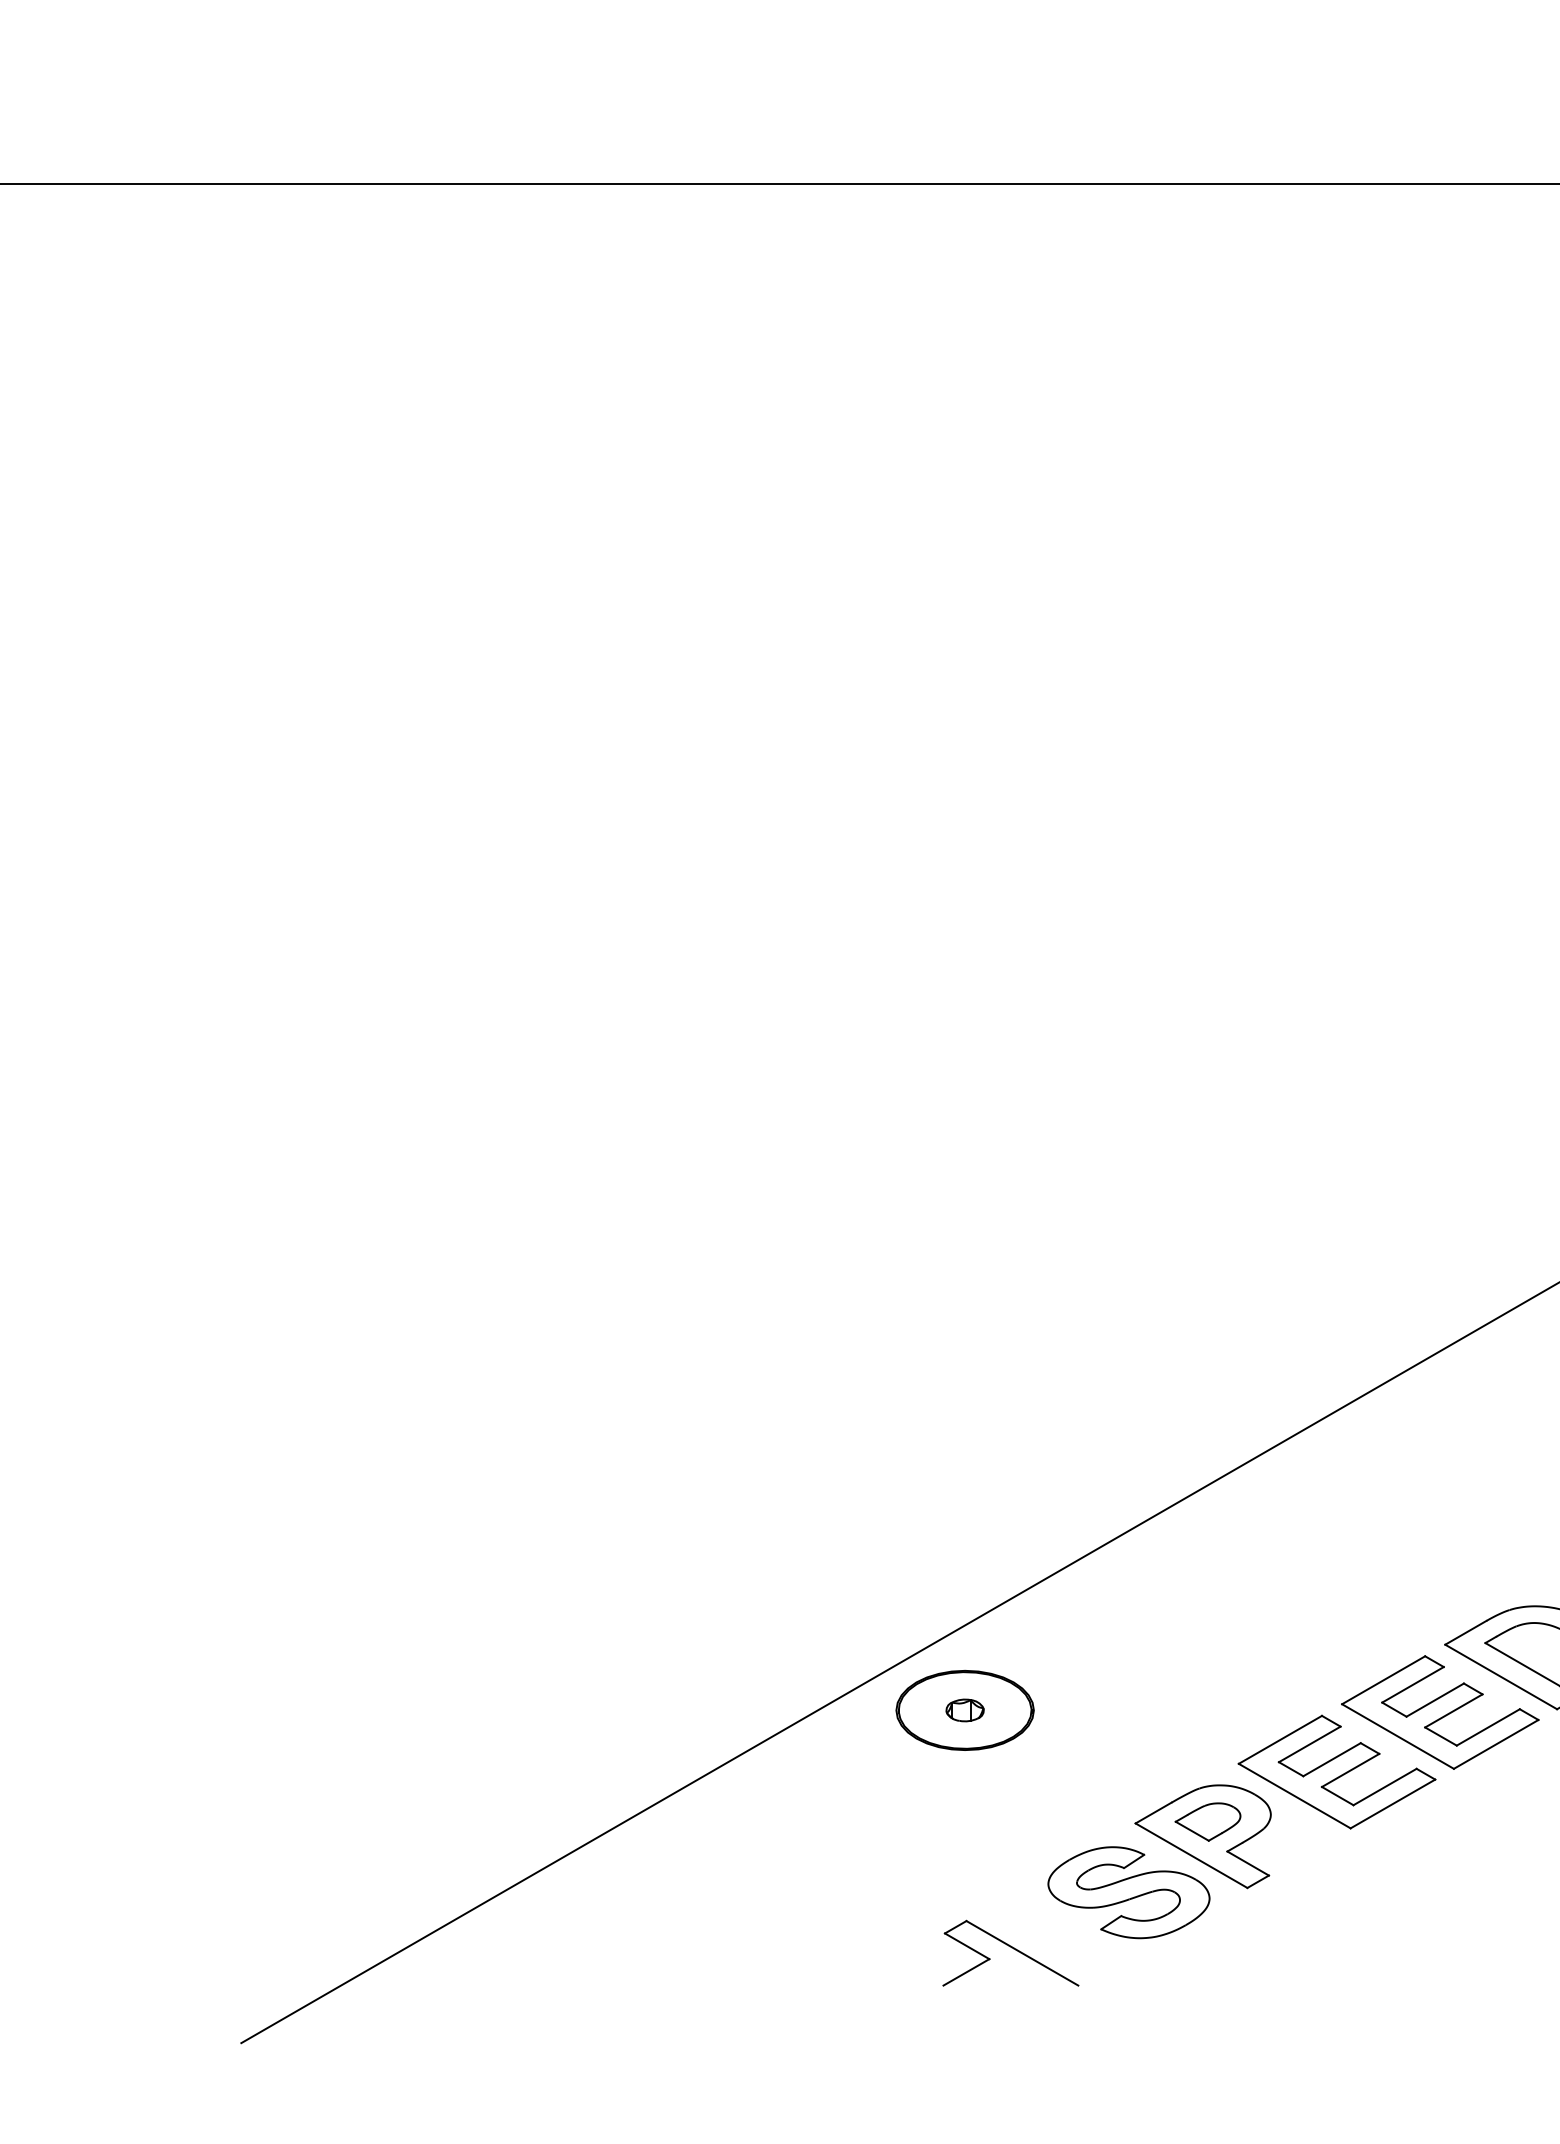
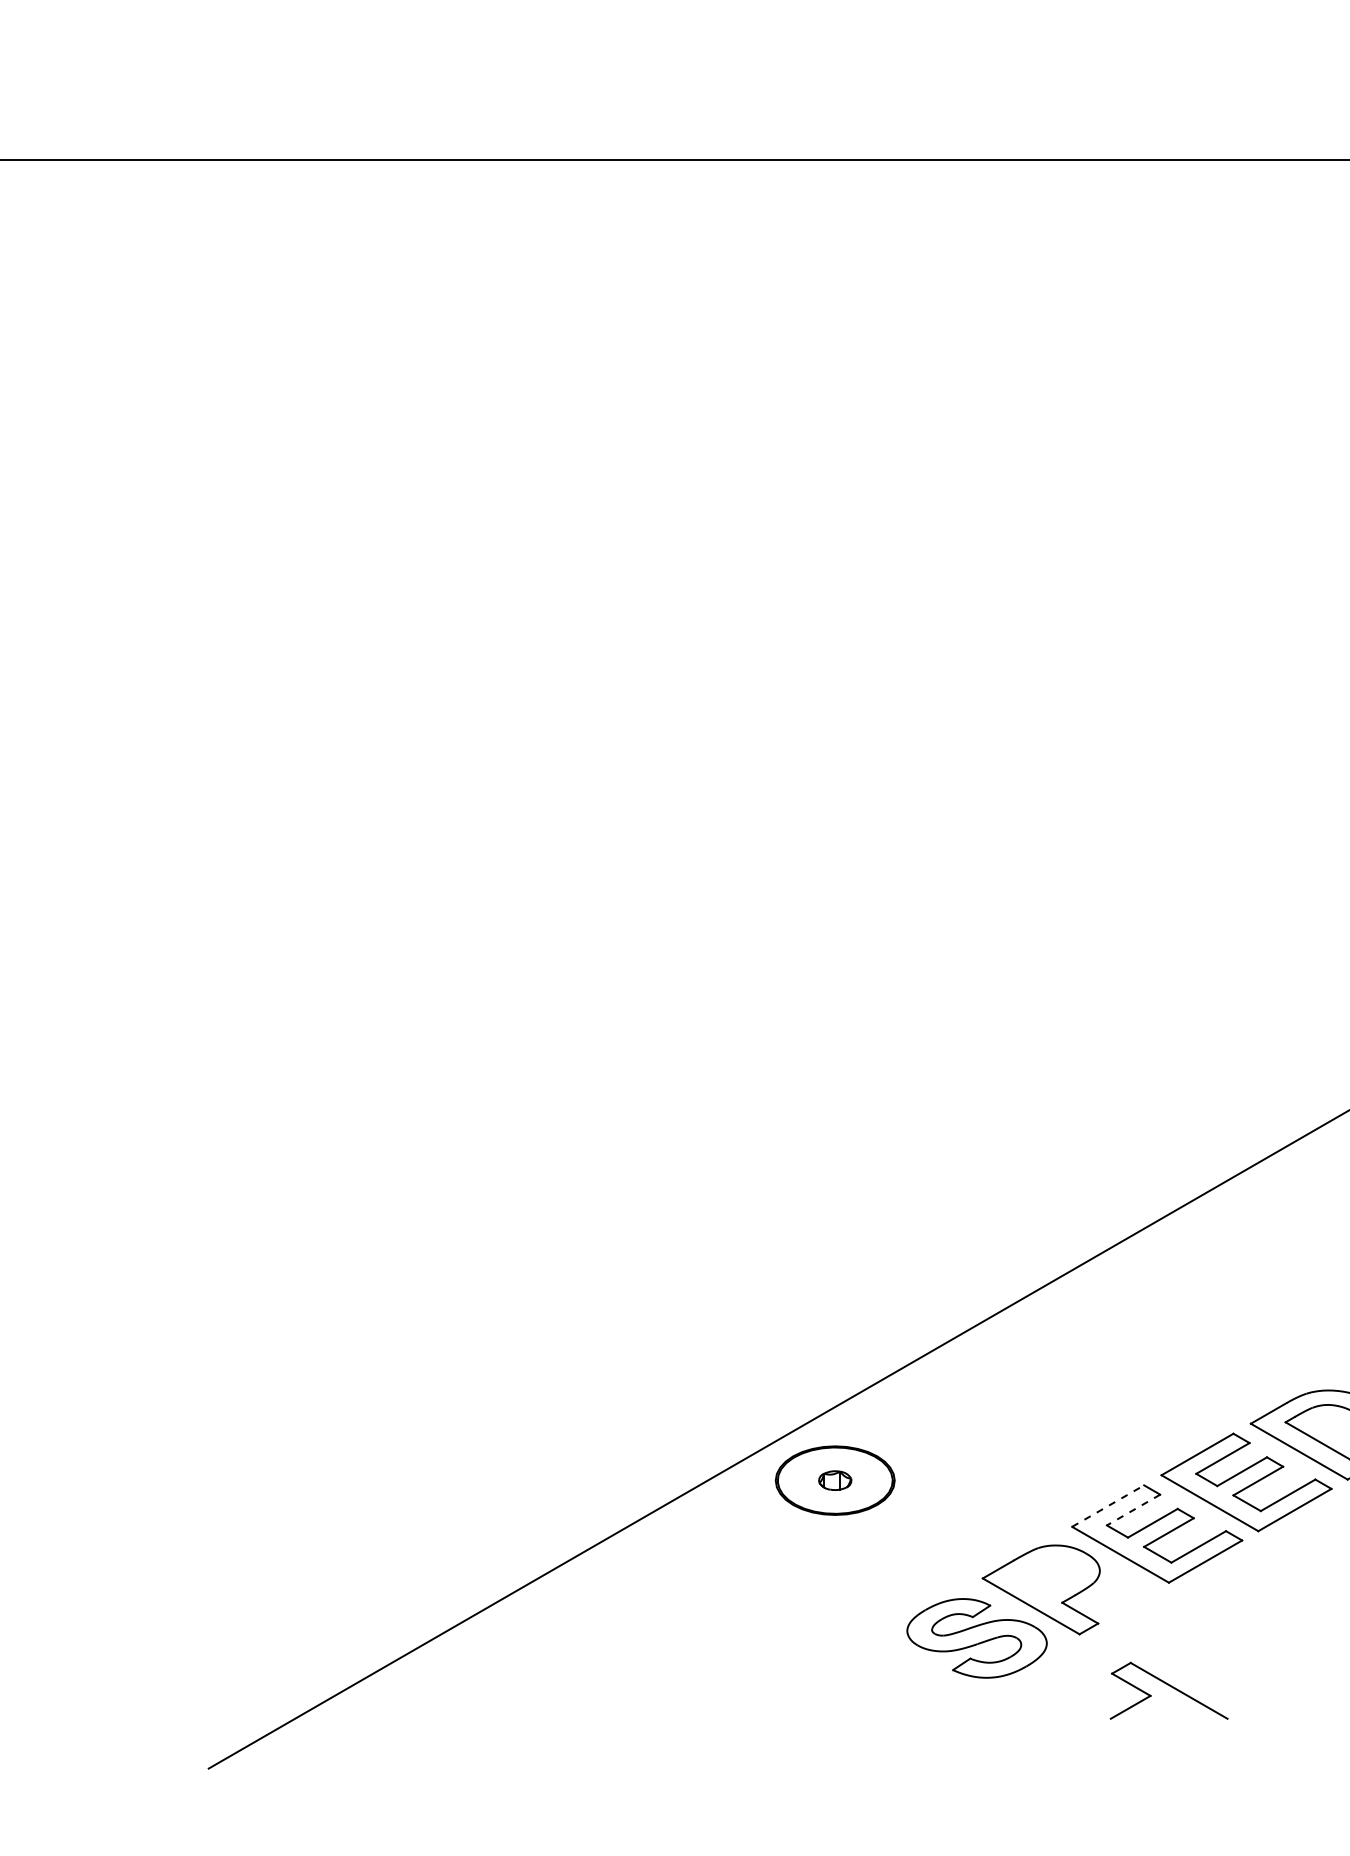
line: (1280, 1739) -> (1108, 1505), solid -> dashed
line: (1309, 1744) -> (1133, 1510), solid -> dashed
part: (1207, 1821) -> (1045, 1576), removed
part: (1010, 1952) -> (1168, 1690), moved

